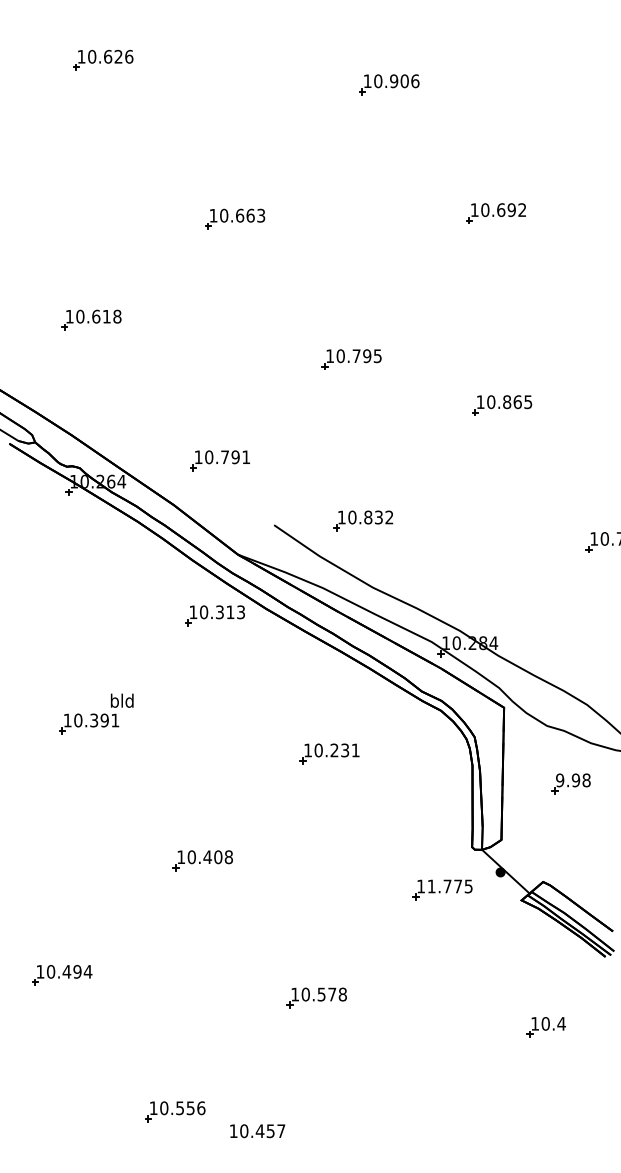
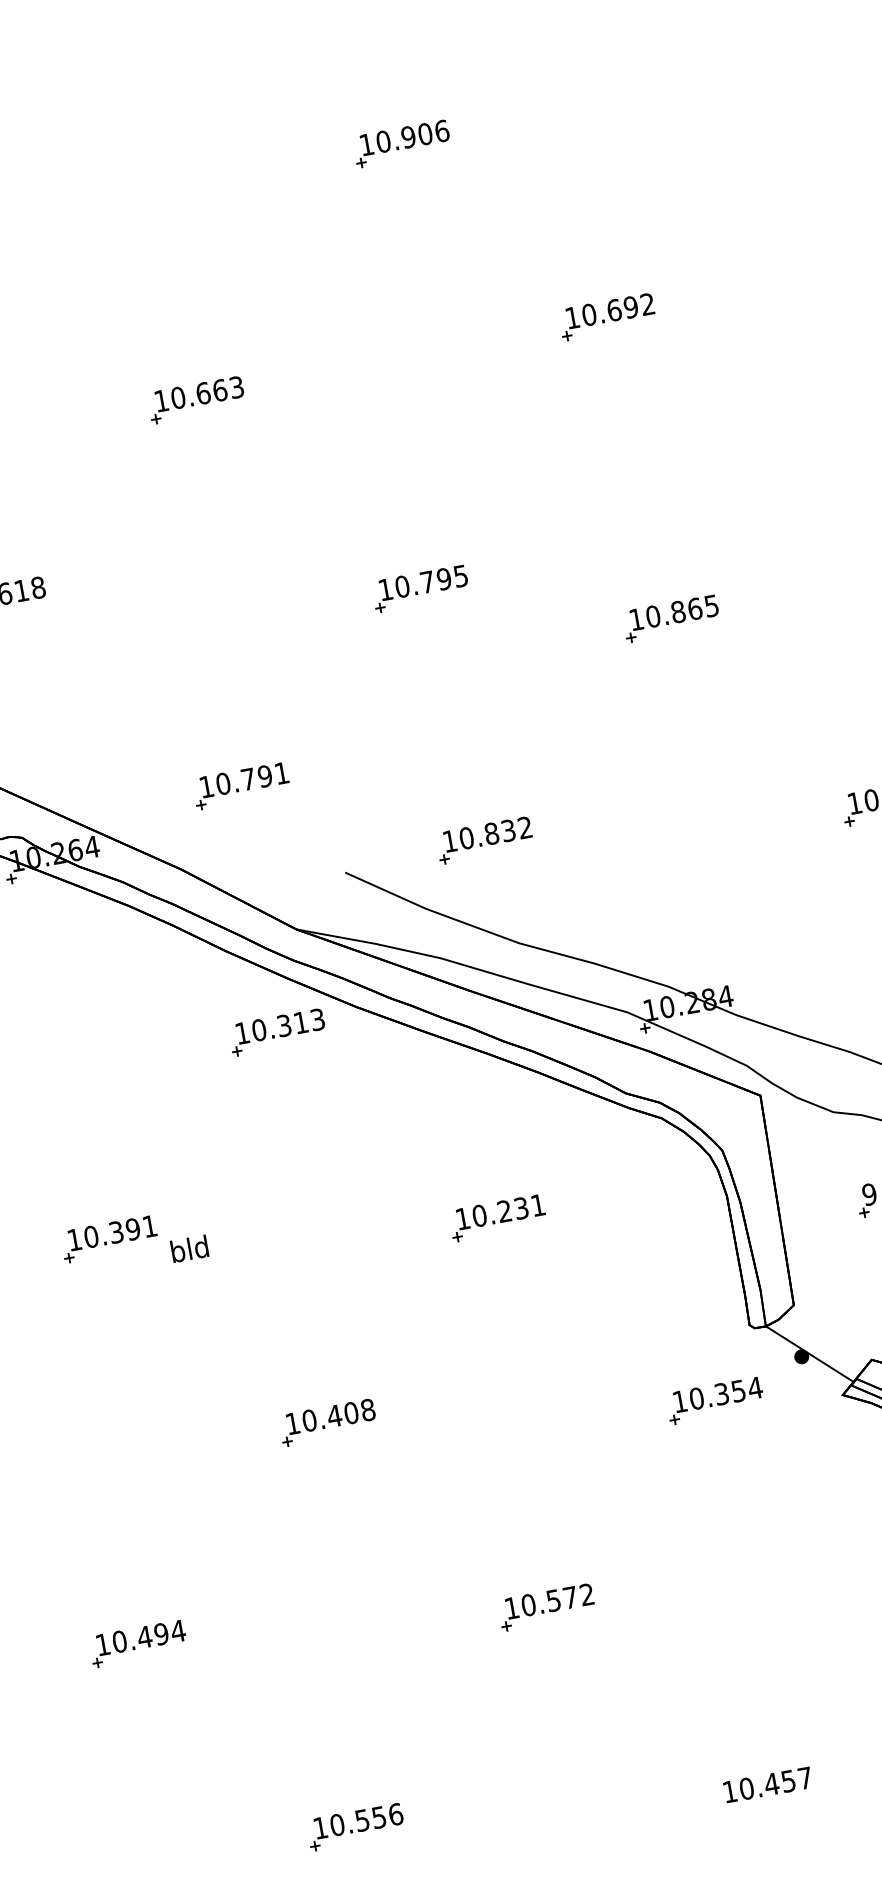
text: (122, 700) -> (190, 1248), moved
text: (450, 886) -> (726, 1393), 11.775 -> 10.354
text: (342, 994) -> (586, 1594), 10.578 -> 10.572
text: (257, 1131) -> (767, 1785), moved

